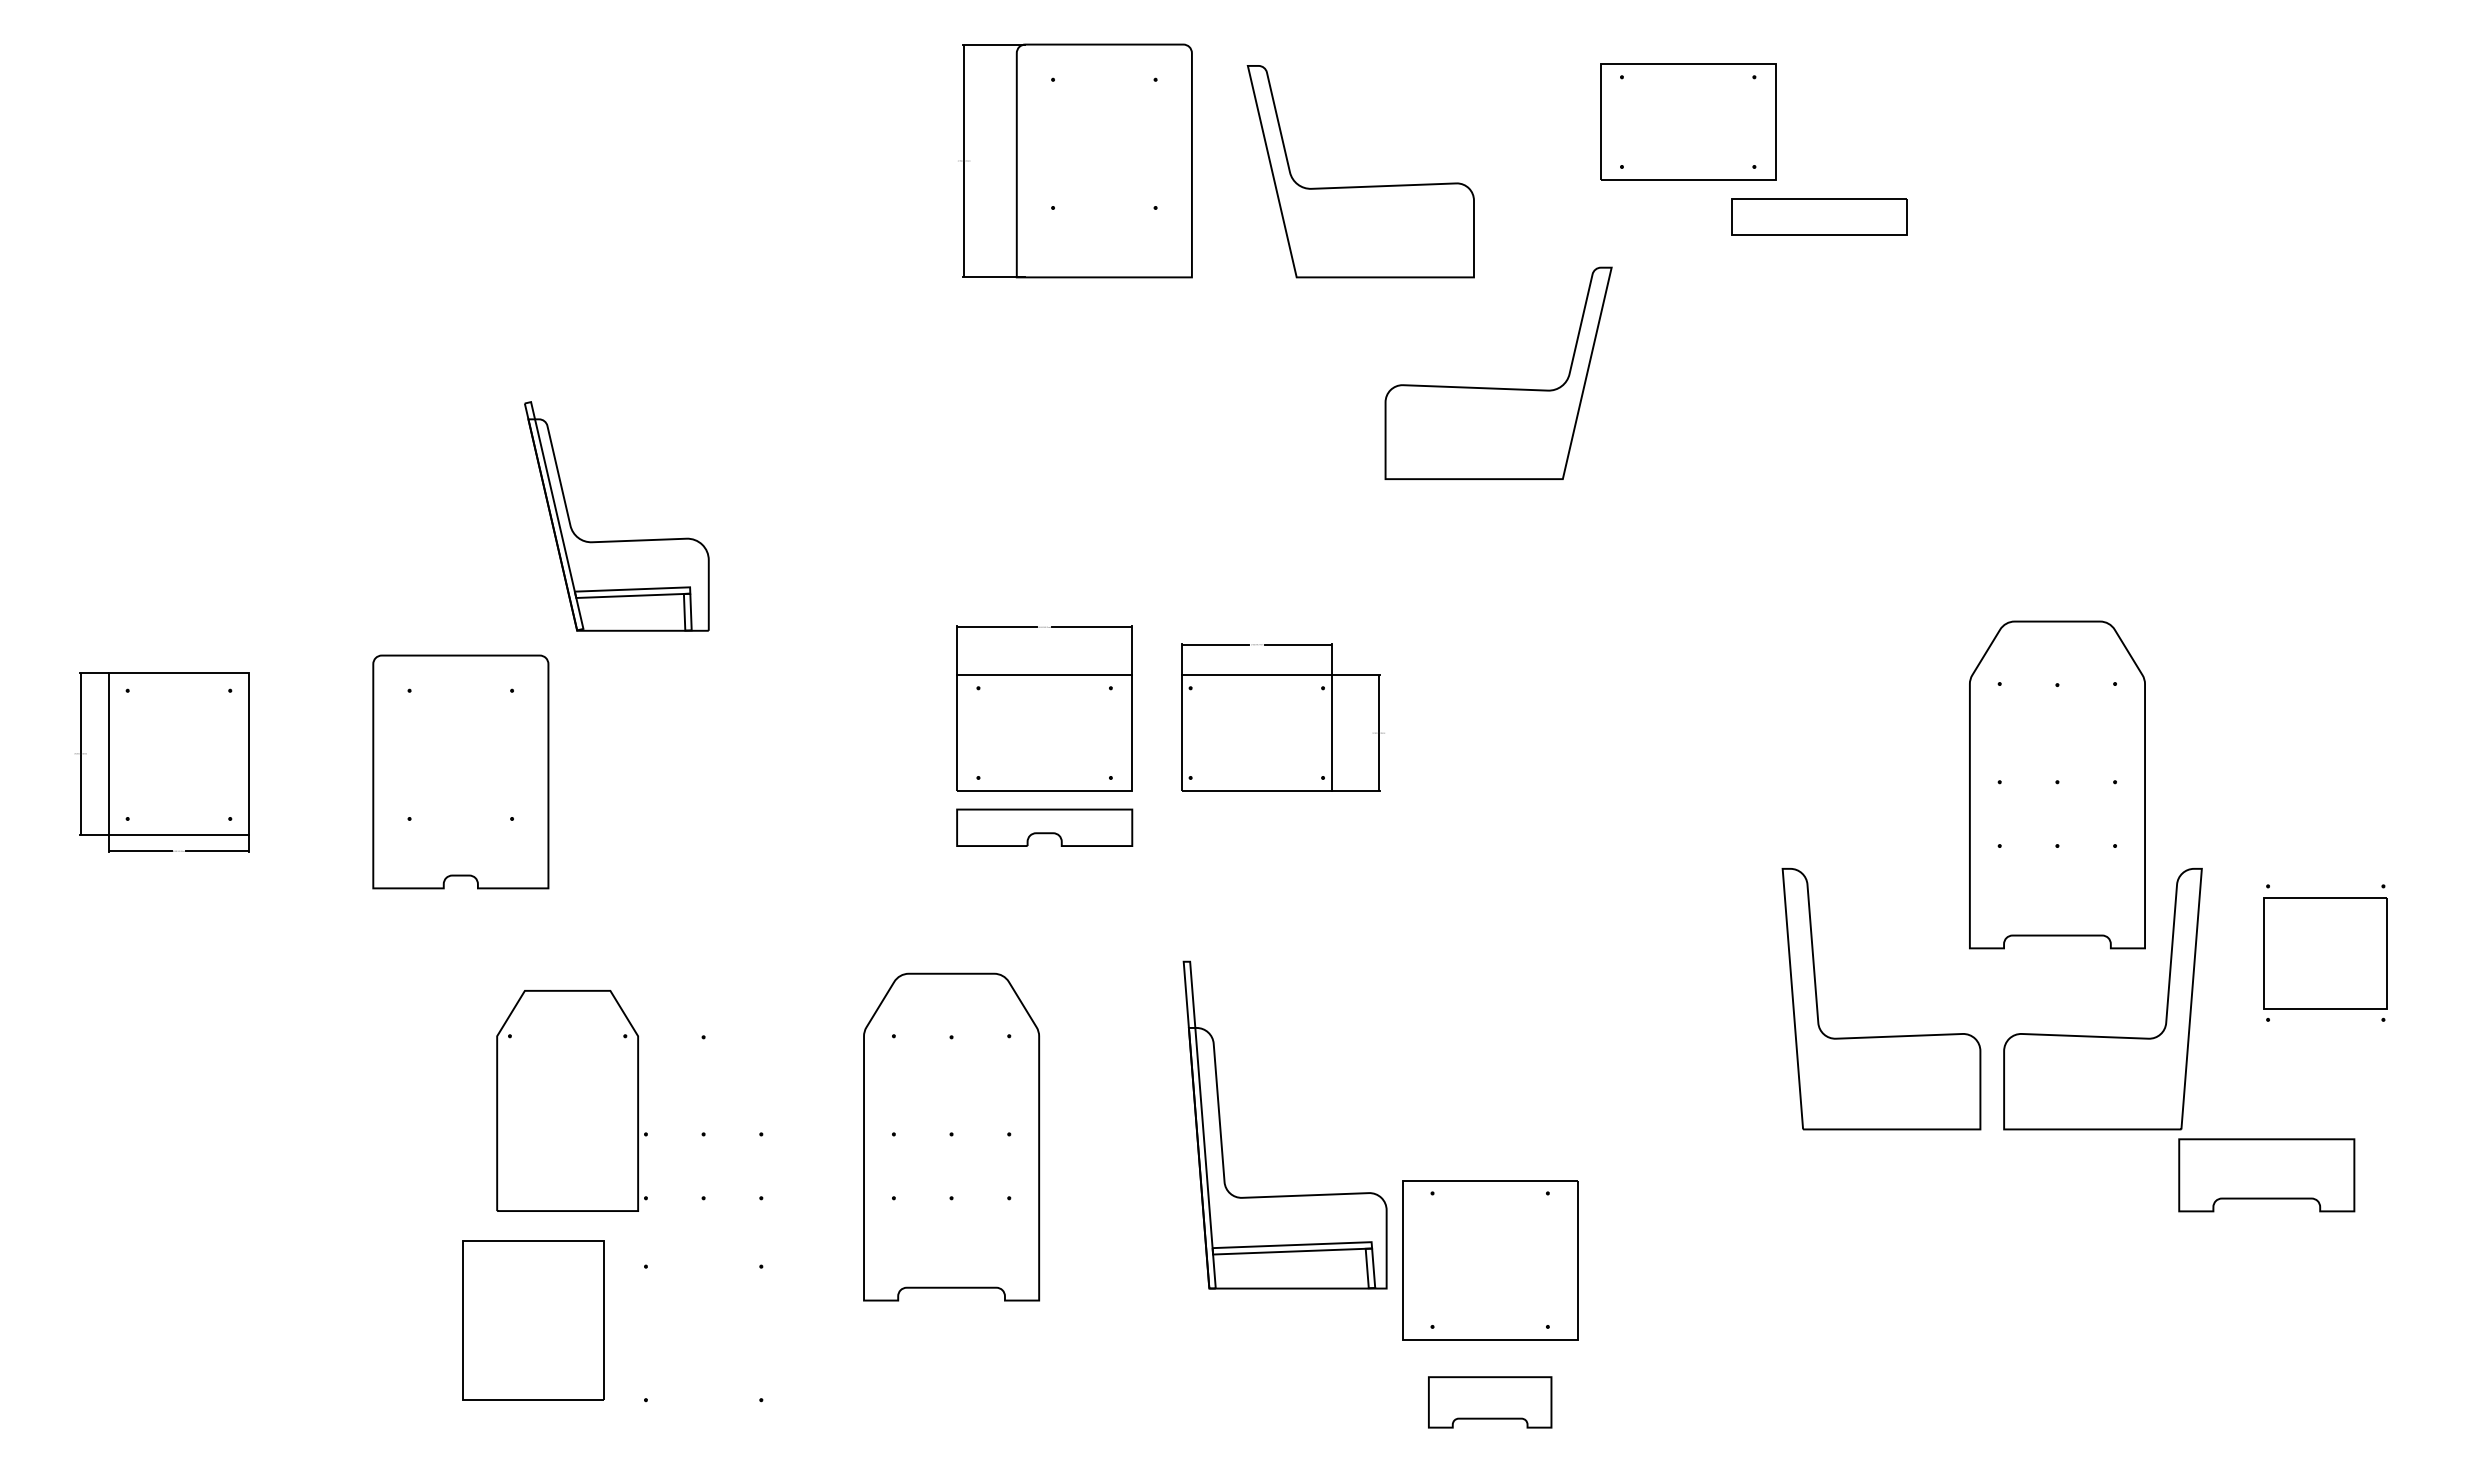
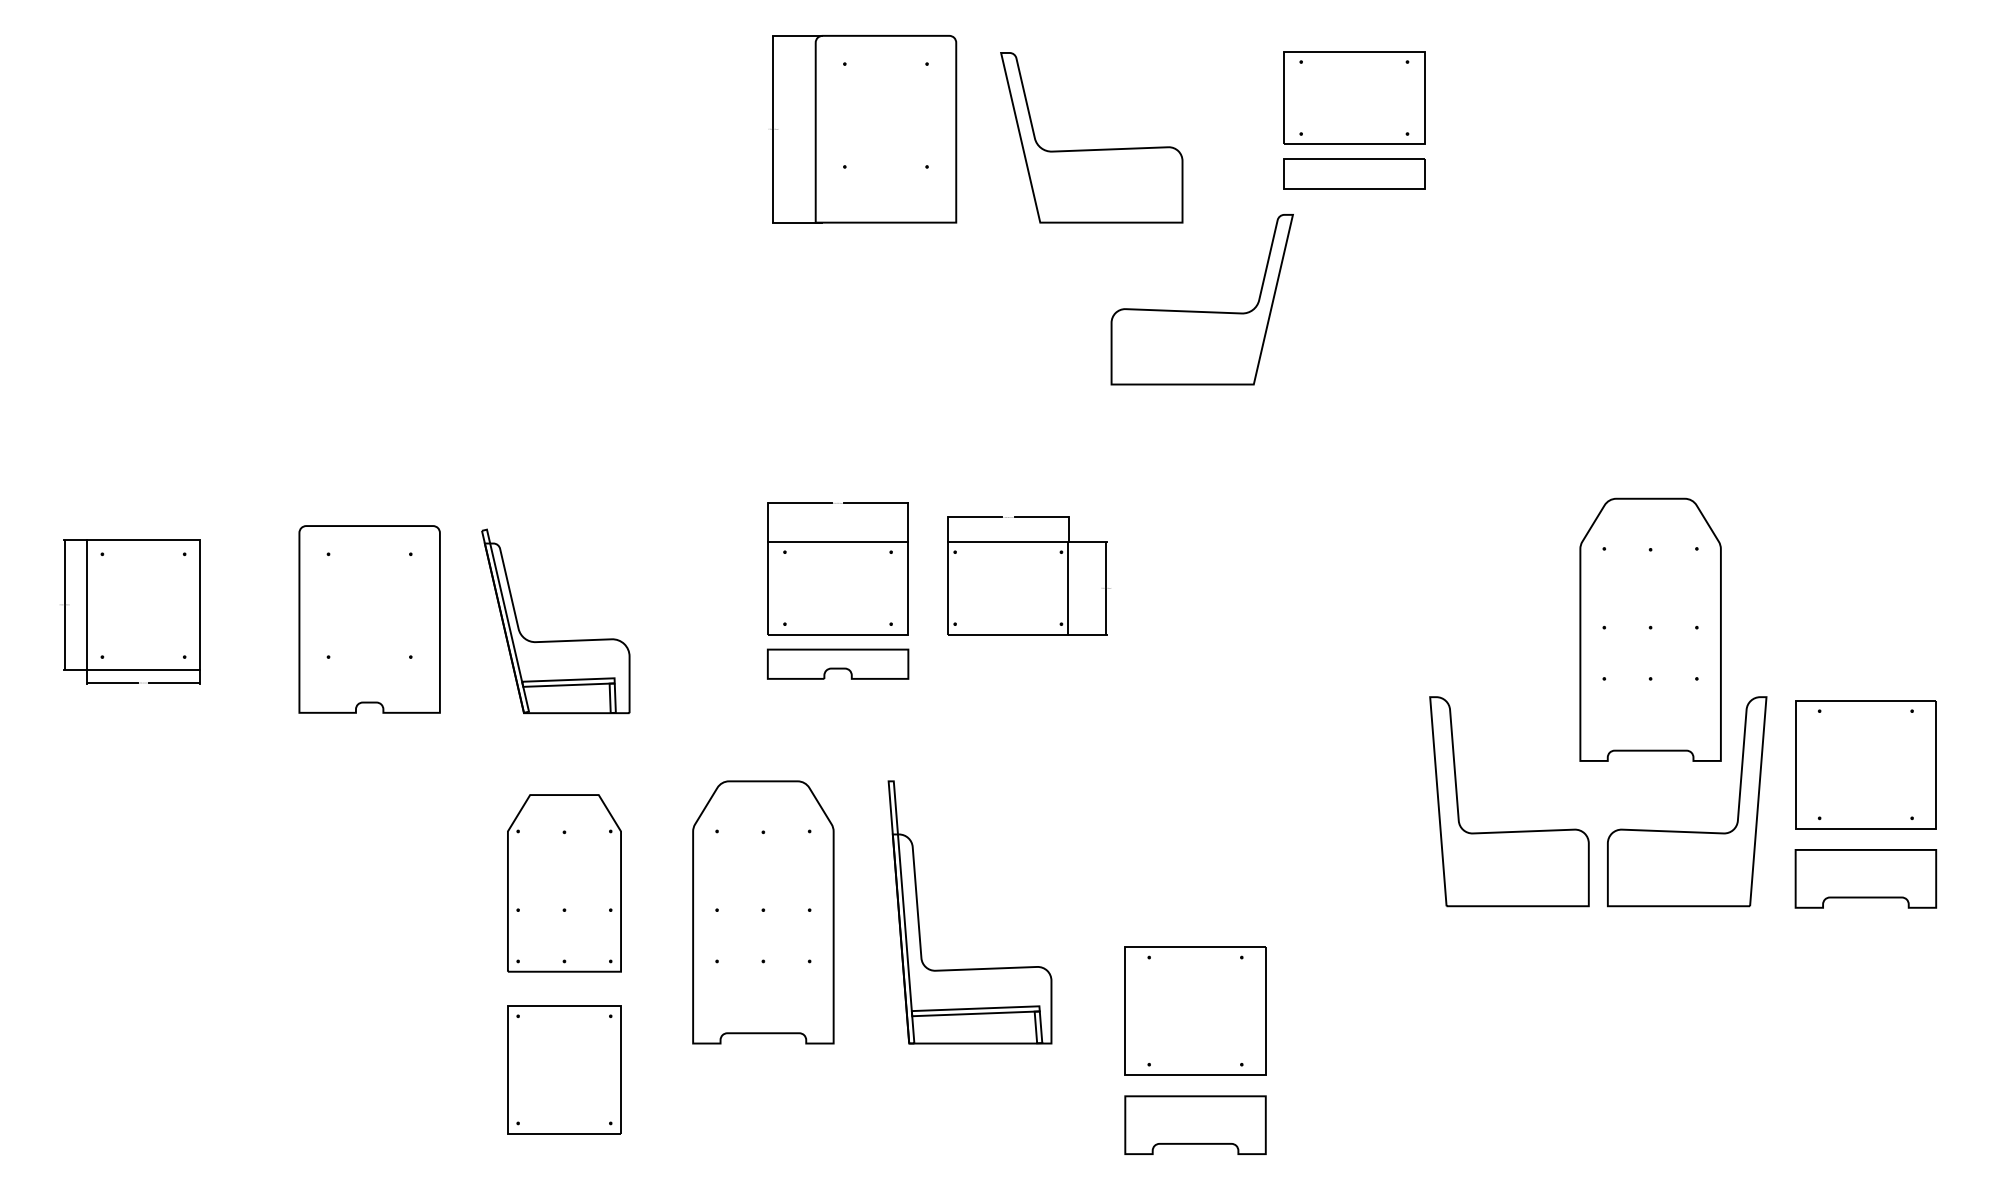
part: (1819, 216) -> (1354, 173), moved
part: (616, 540) -> (555, 640), moved
part: (2325, 953) -> (1865, 765), size x1.43
part: (567, 1100) -> (564, 883), moved
part: (1221, 1126) -> (918, 913), moved
part: (2266, 1175) -> (1865, 879), moved
part: (533, 1320) -> (564, 1069), moved
part: (1489, 1402) -> (1194, 1125), size x1.43

